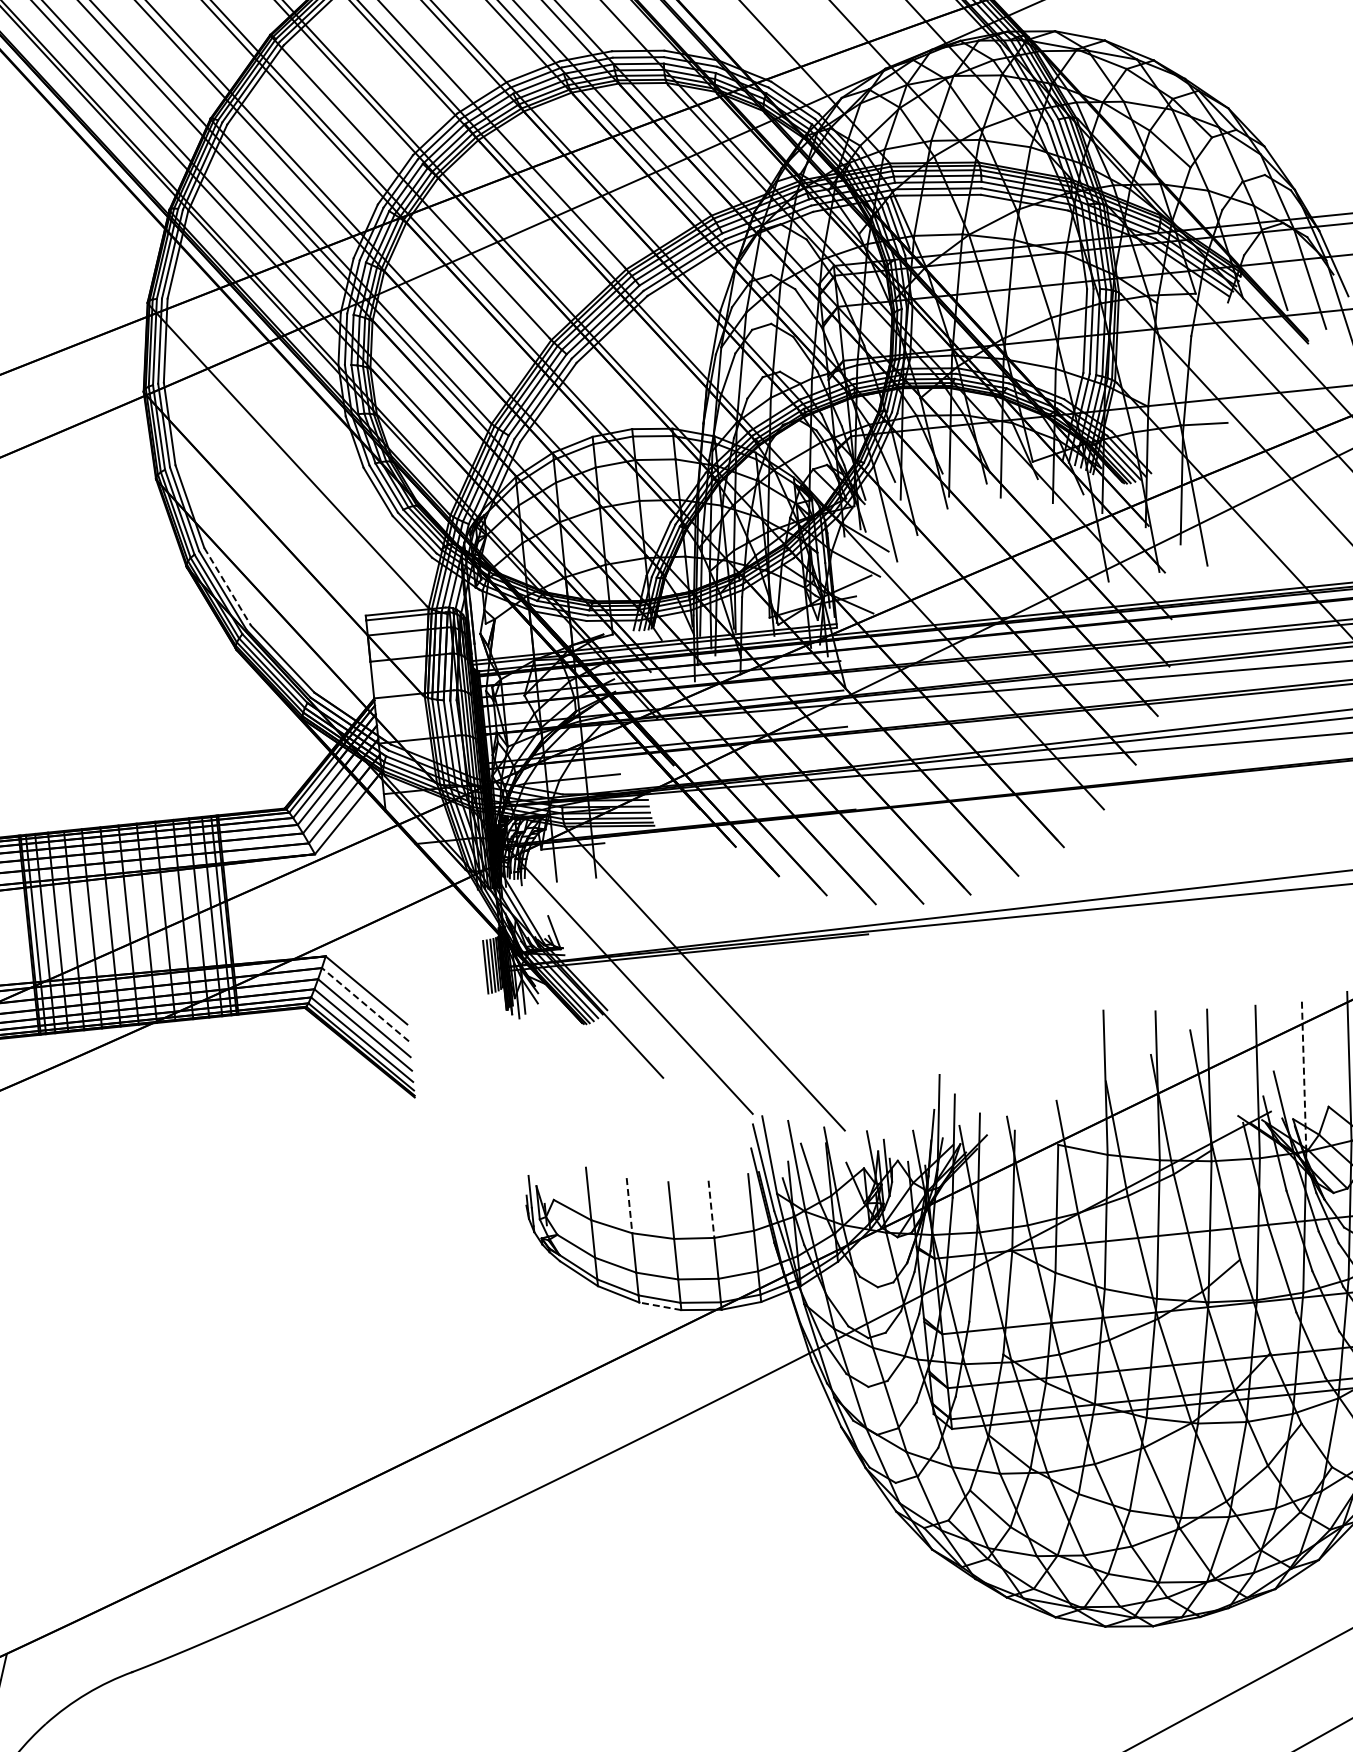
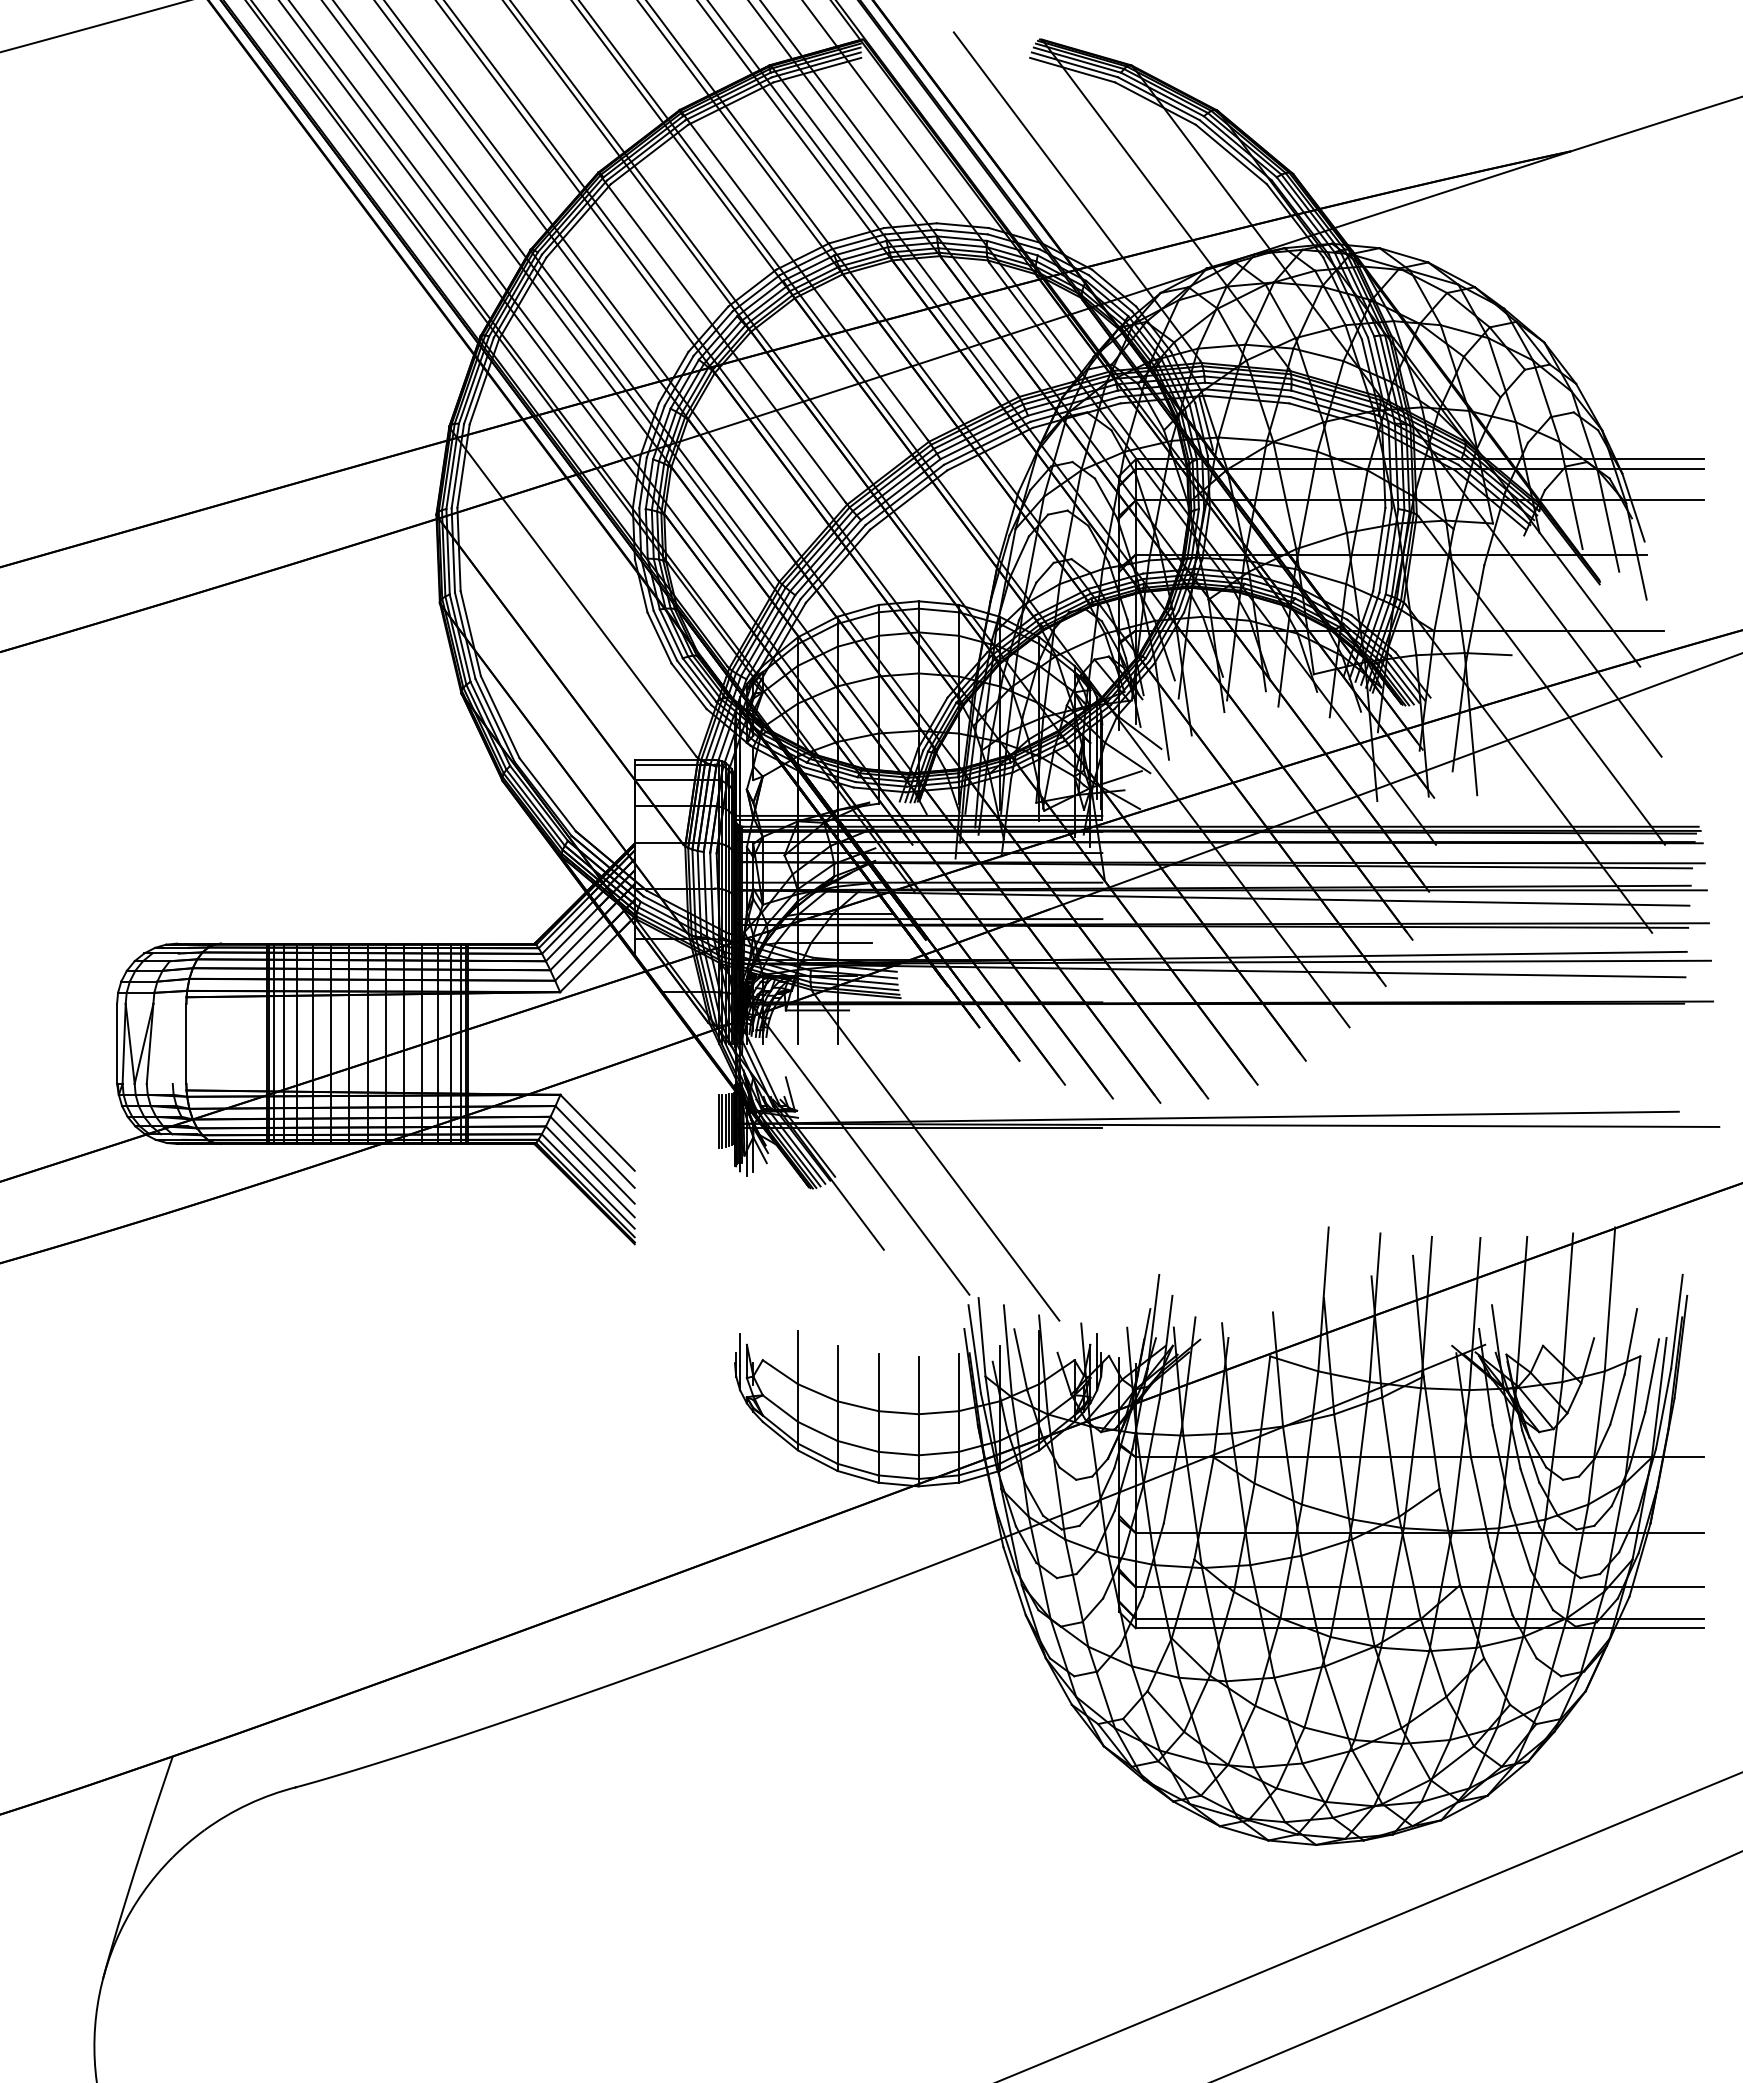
line: (227, 587) -> (500, 717), dashed -> solid
line: (365, 1004) -> (595, 1146), dashed -> solid
line: (1303, 1075) -> (1521, 1312), dashed -> solid
line: (629, 1205) -> (837, 1373), dashed -> solid
line: (711, 1209) -> (918, 1385), dashed -> solid
line: (659, 1306) -> (857, 1476), dashed -> solid

